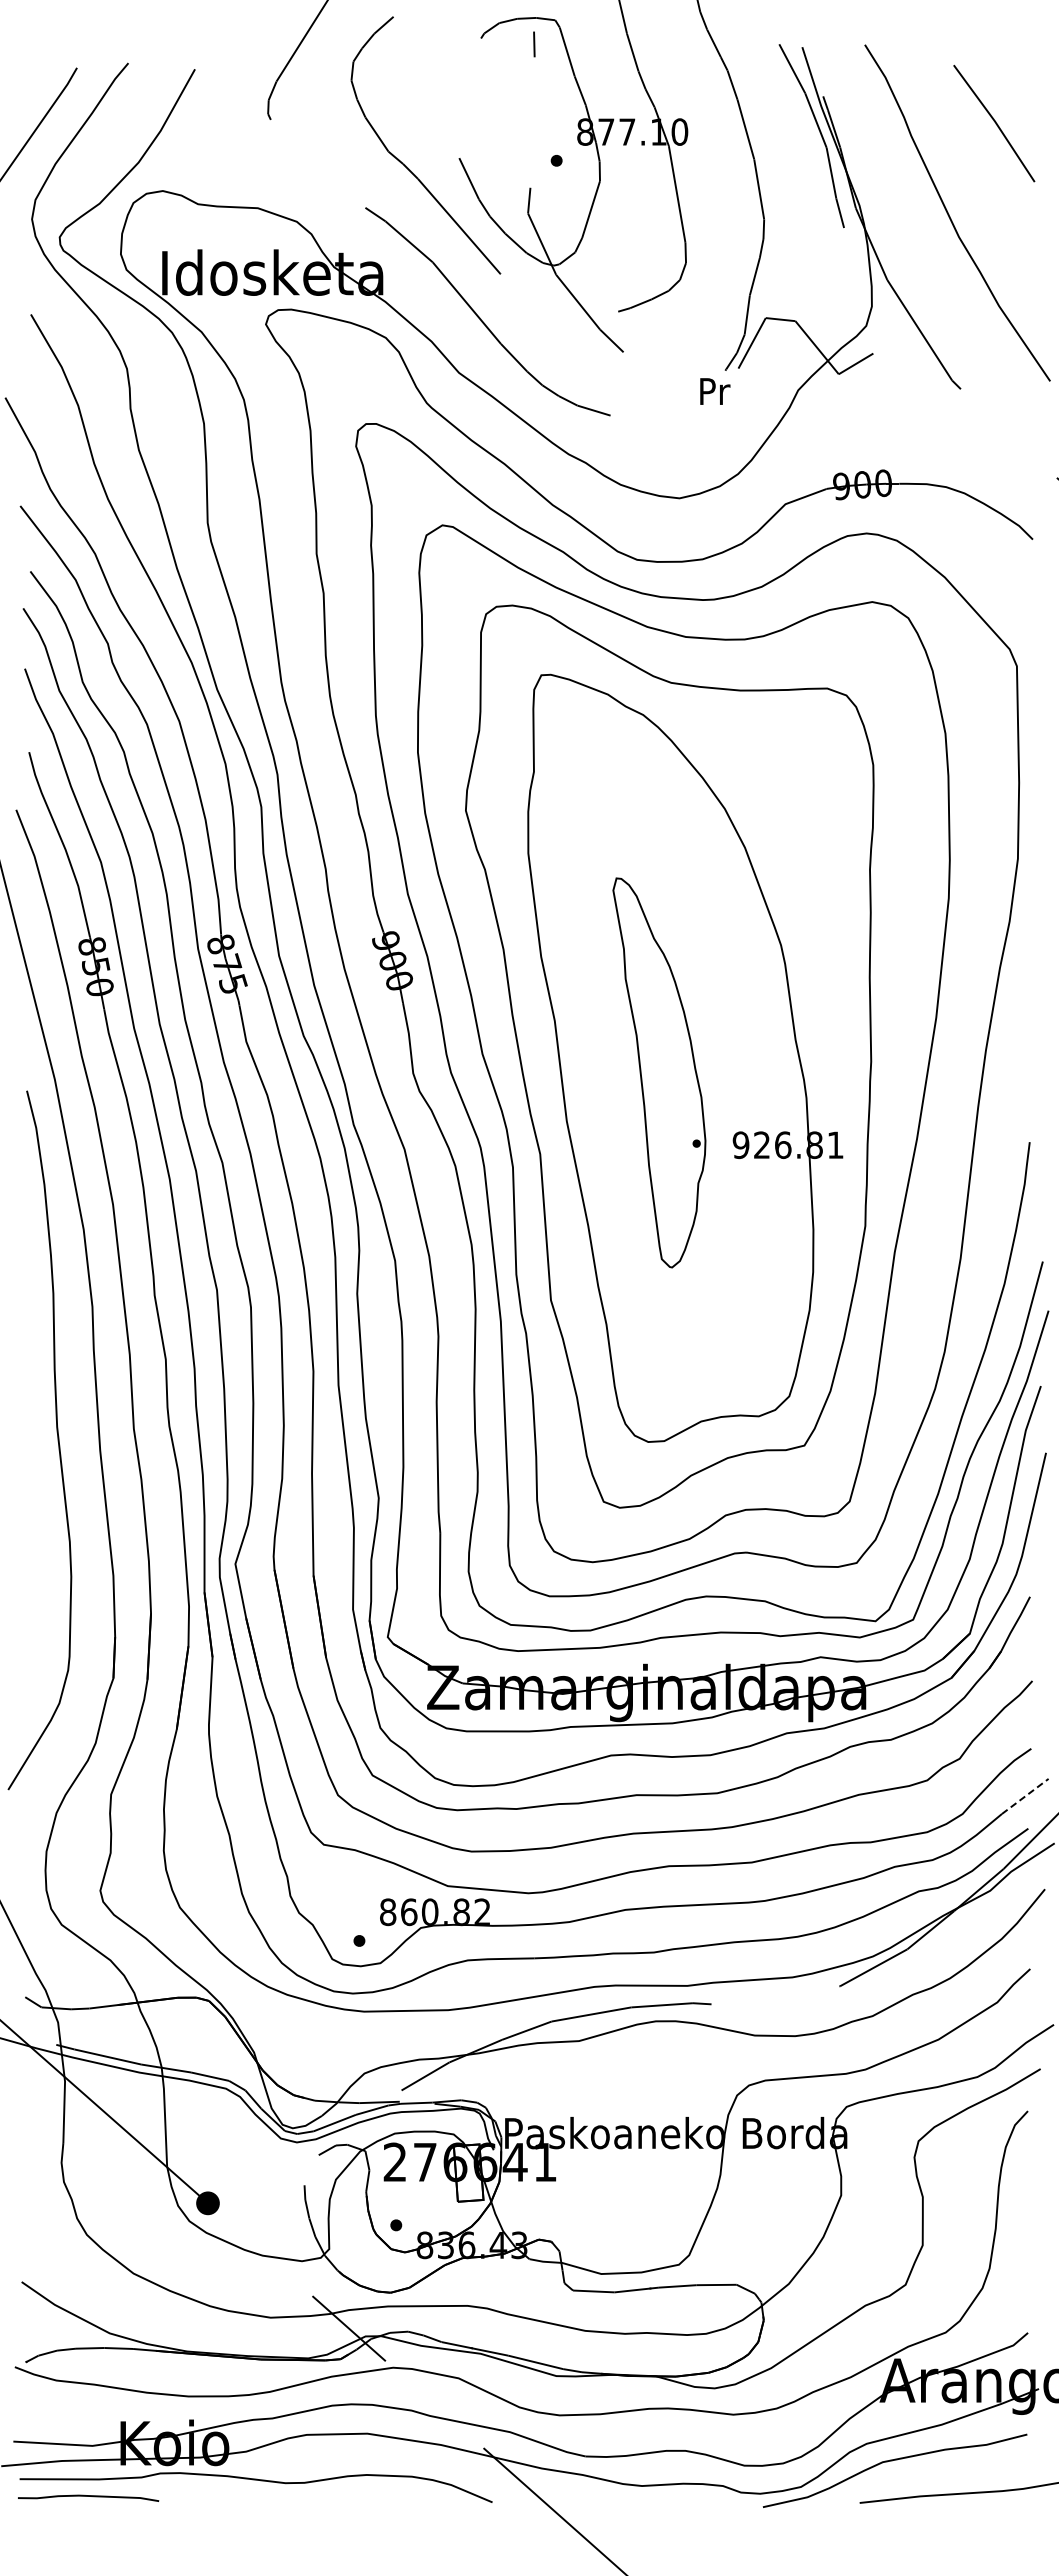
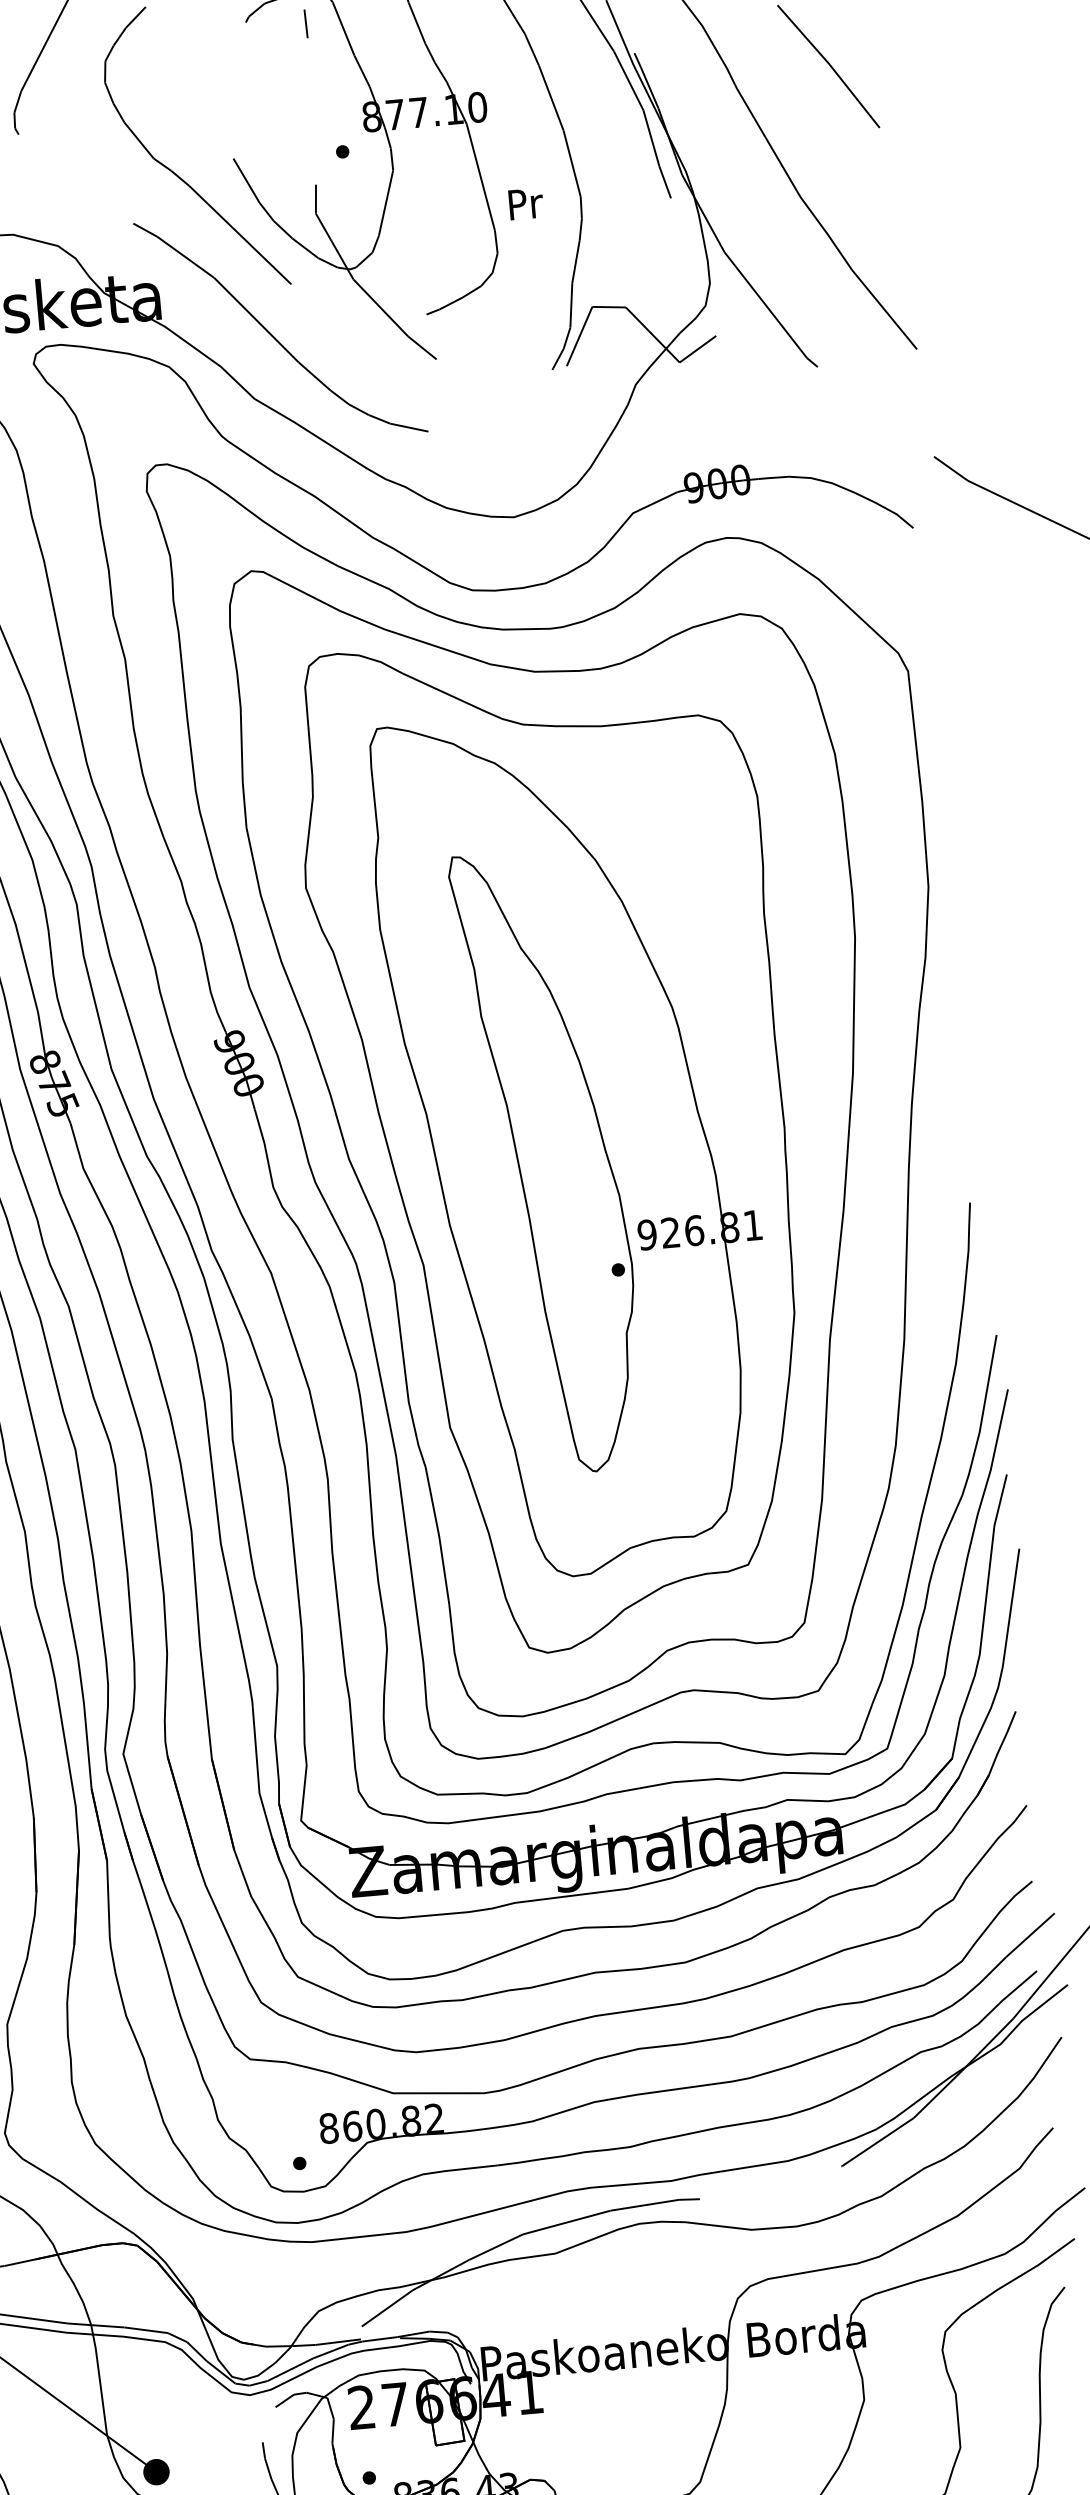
text: (715, 391) -> (526, 203), moved
part: (659, 1072) -> (548, 1161), size x1.43
line: (1025, 1796) -> (1030, 1935), dashed -> solid

